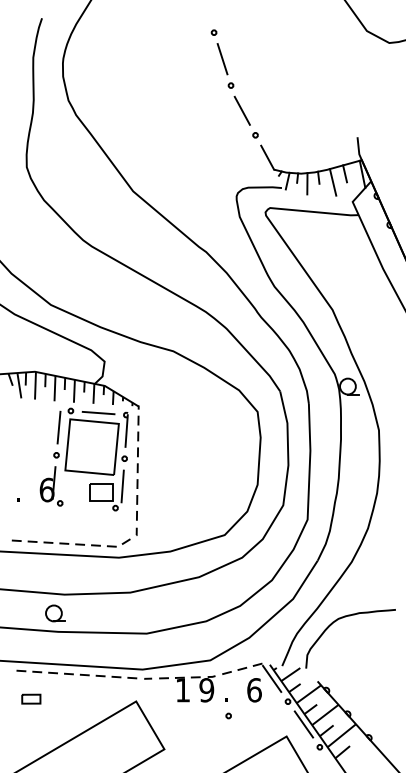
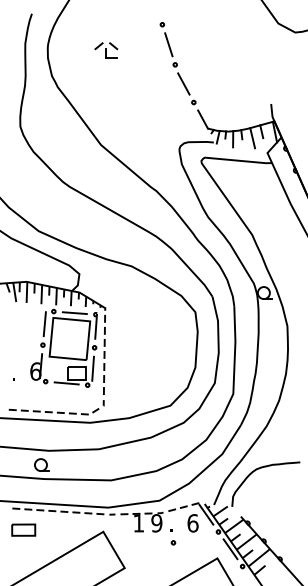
part: (140, 66) -> (106, 50), added
line: (87, 505) -> (66, 383), added
part: (30, 698) -> (23, 529), size x1.67

